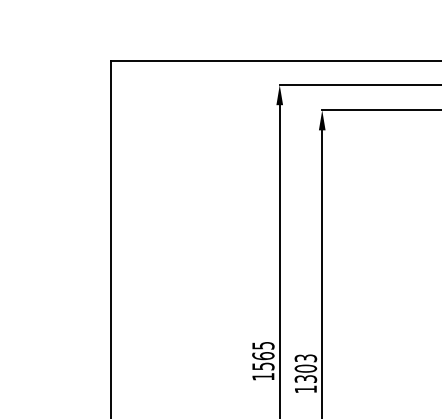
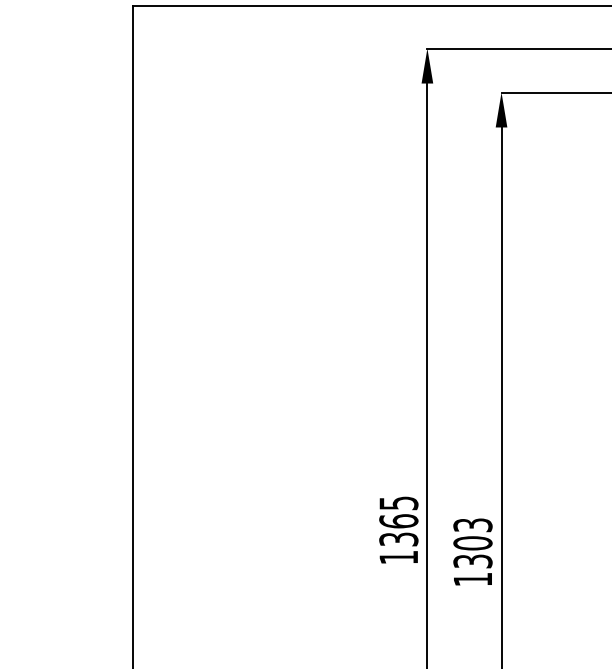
text: (262, 365) -> (397, 537), 1565 -> 1365

